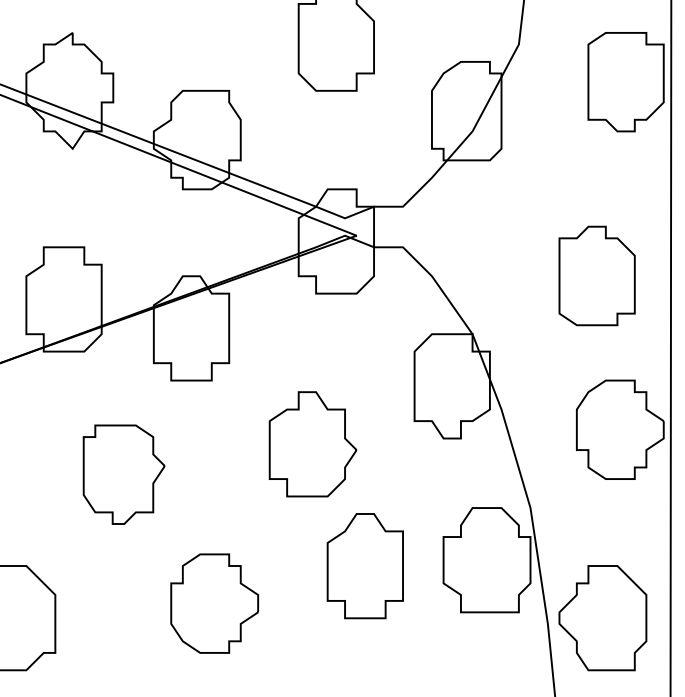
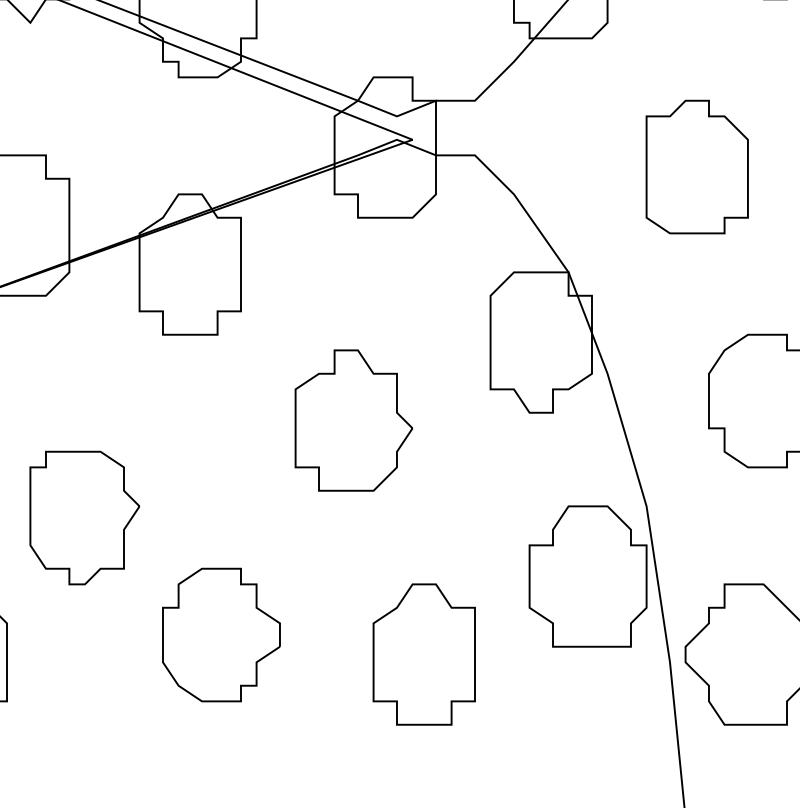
part: (596, 275) -> (696, 166), moved
part: (123, 474) -> (83, 517), moved
part: (364, 566) -> (423, 655), moved

